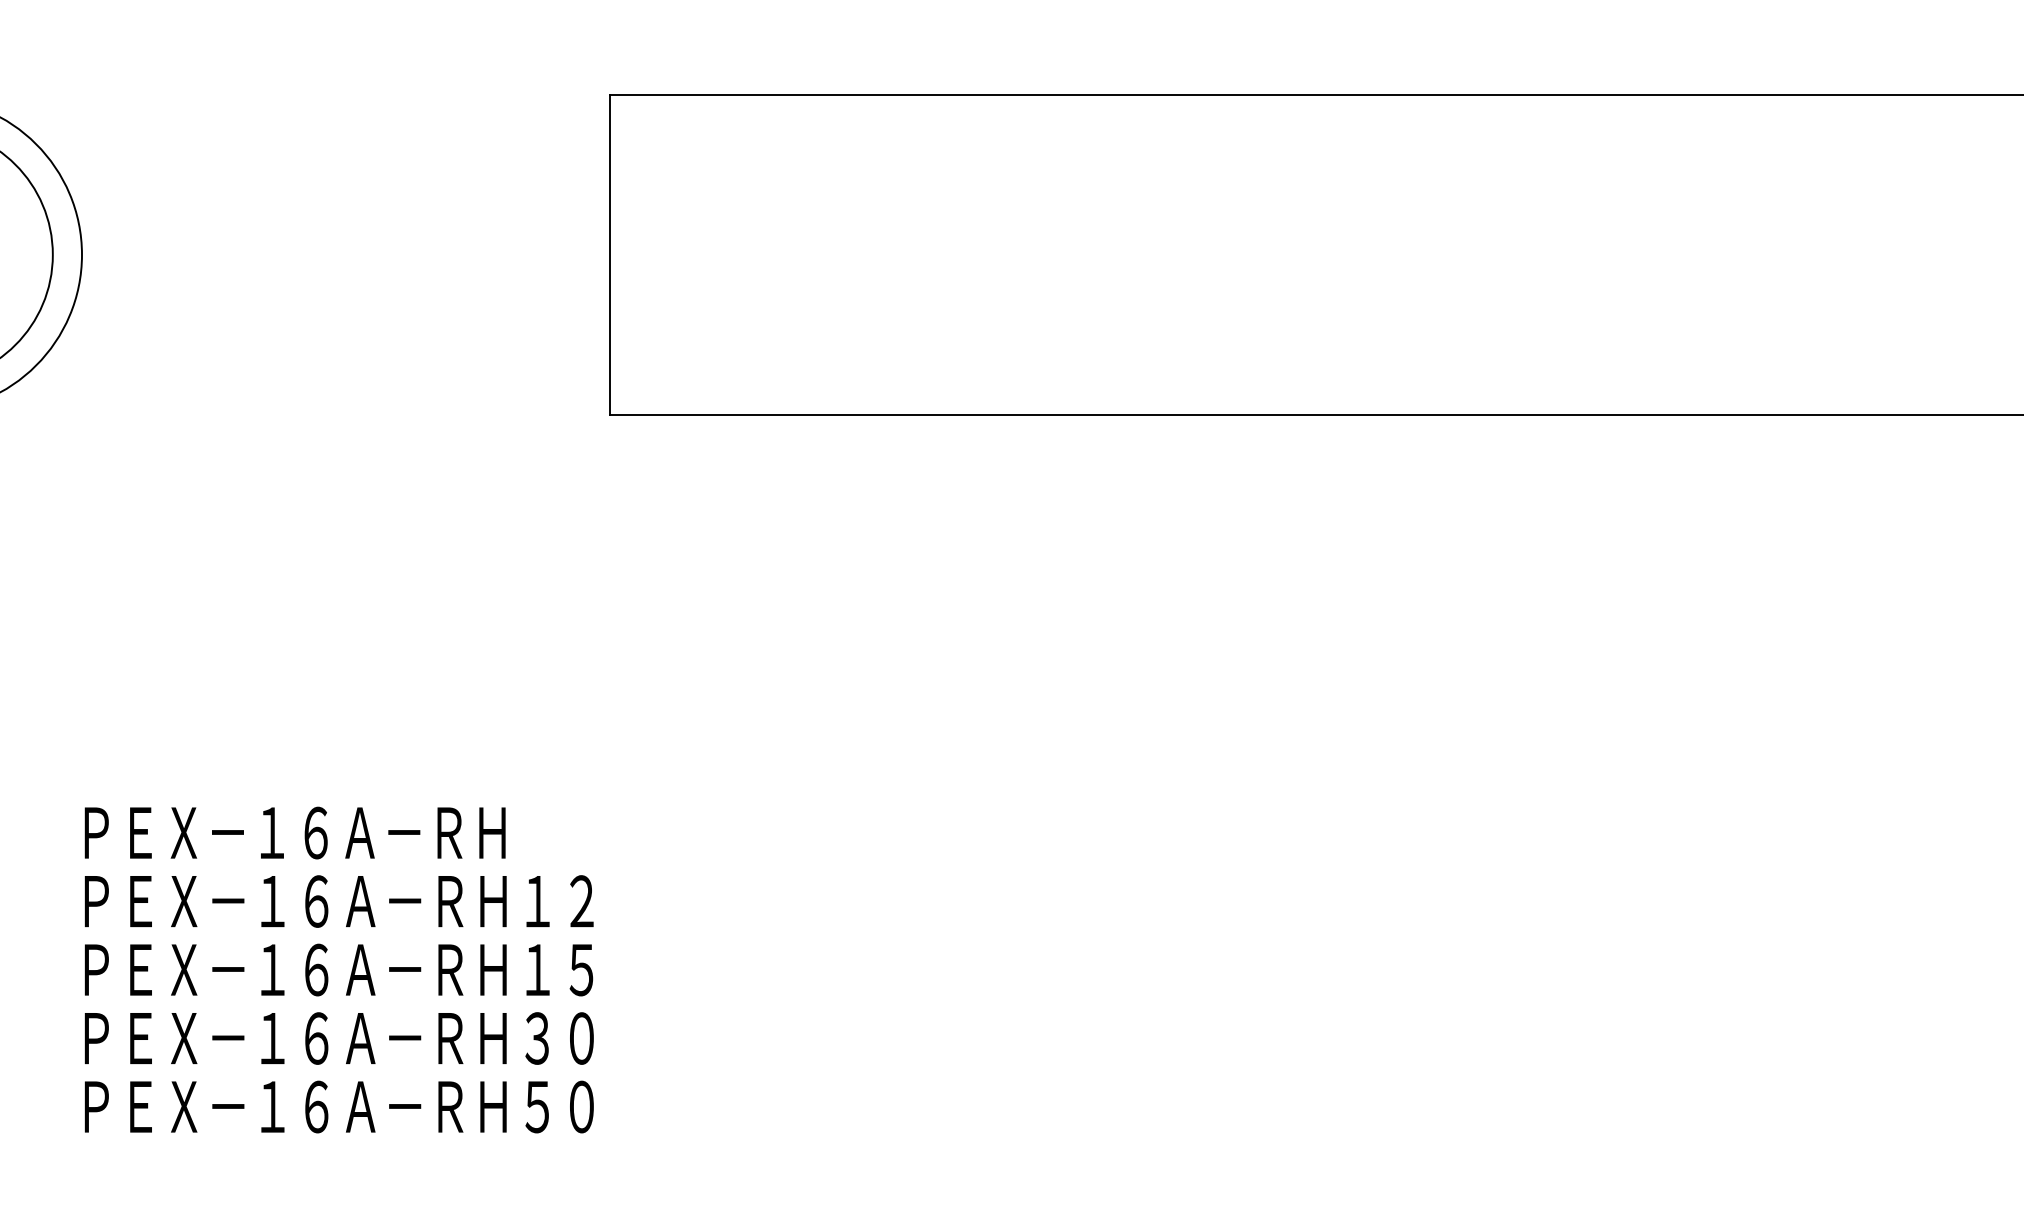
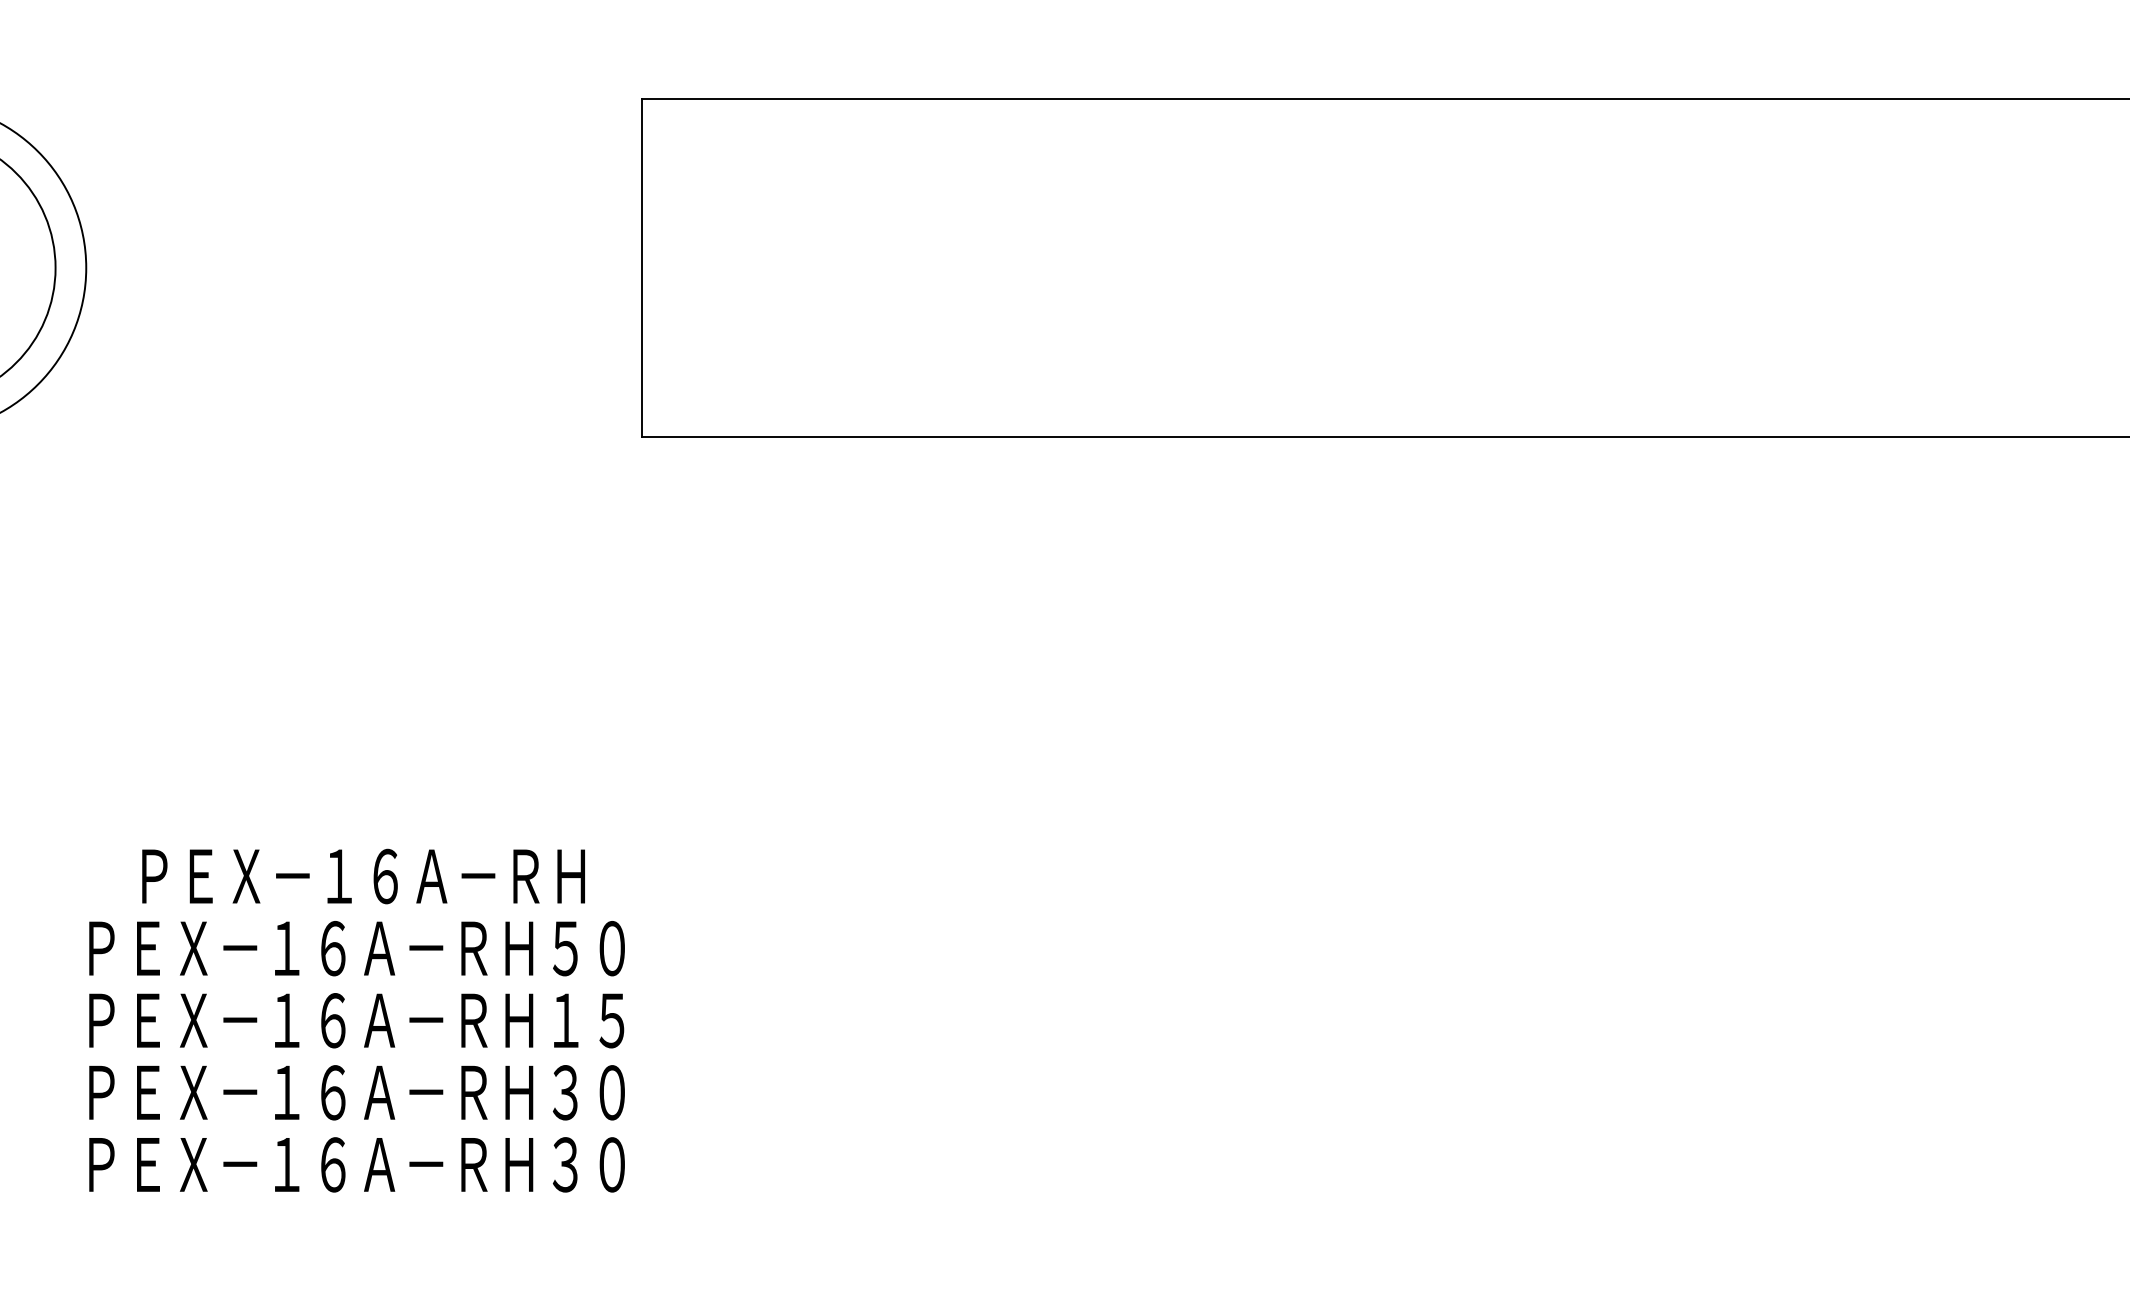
text: (295, 833) -> (363, 876), moved
text: (559, 901) -> (588, 948), ＰＥＸ－１６Ａ－ＲＨ１２ -> ＰＥＸ－１６Ａ－ＲＨ５０
text: (536, 1106) -> (564, 1164), ＰＥＸ－１６Ａ－ＲＨ５０ -> ＰＥＸ－１６Ａ－ＲＨ３０

